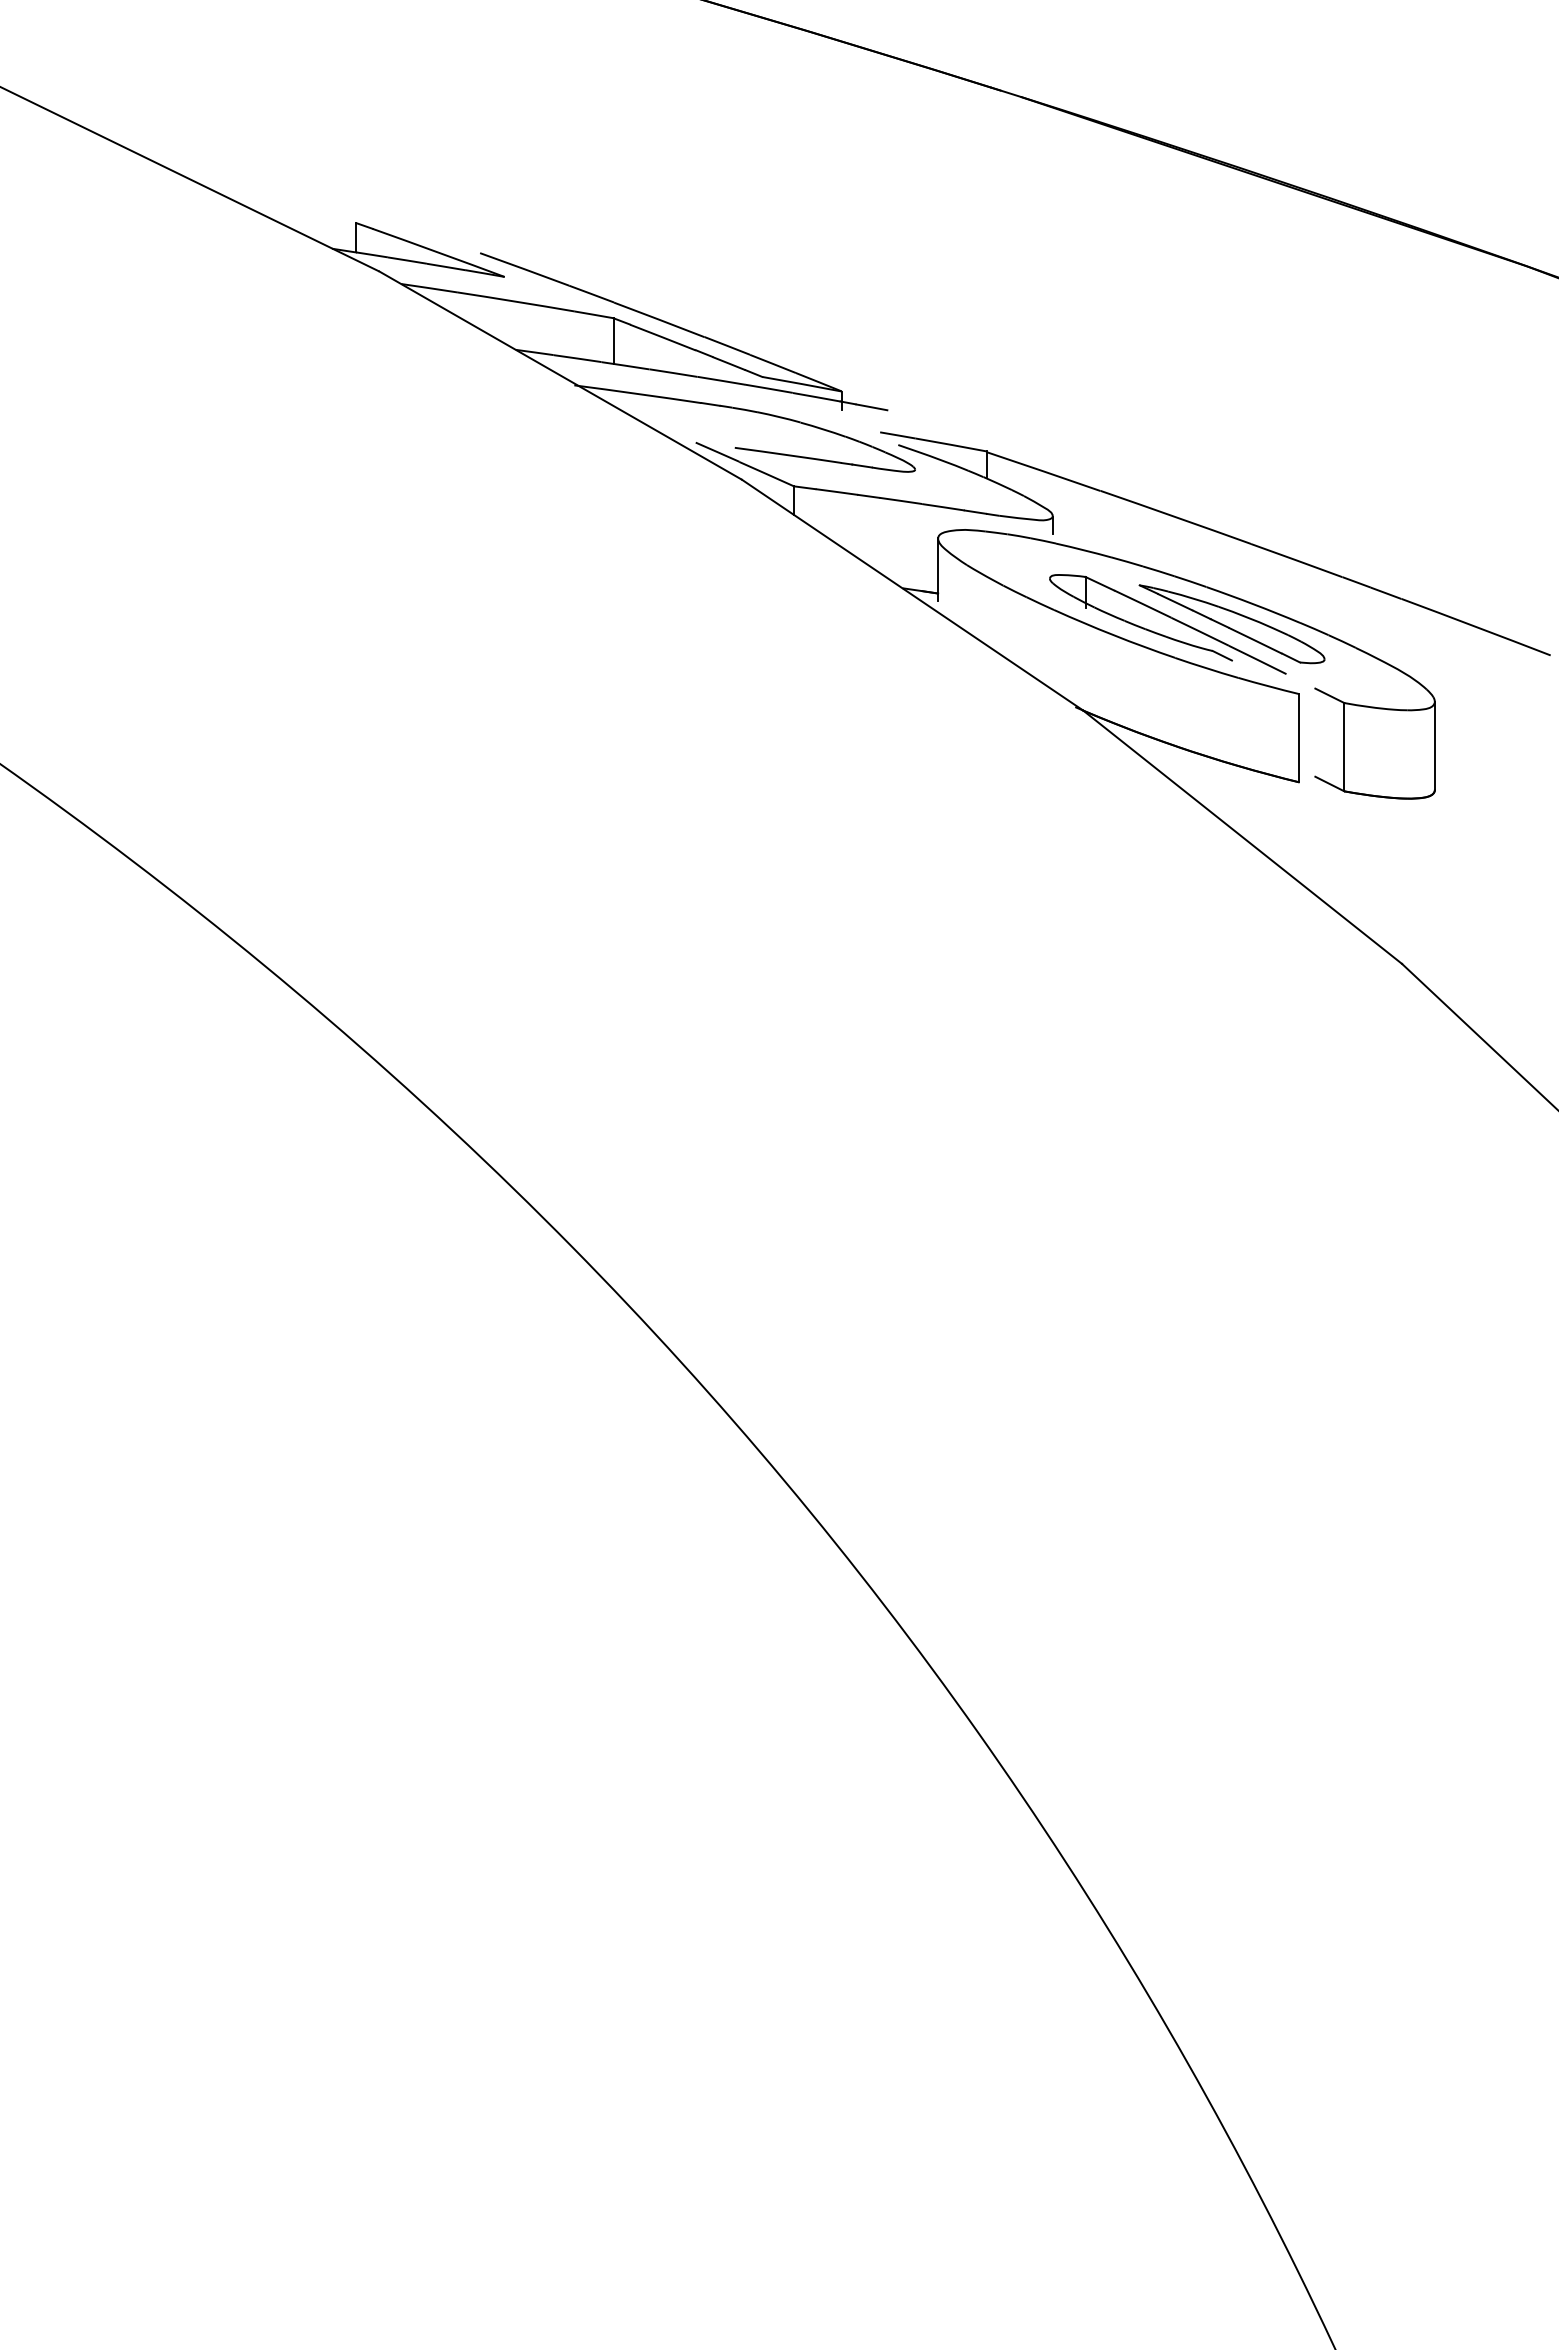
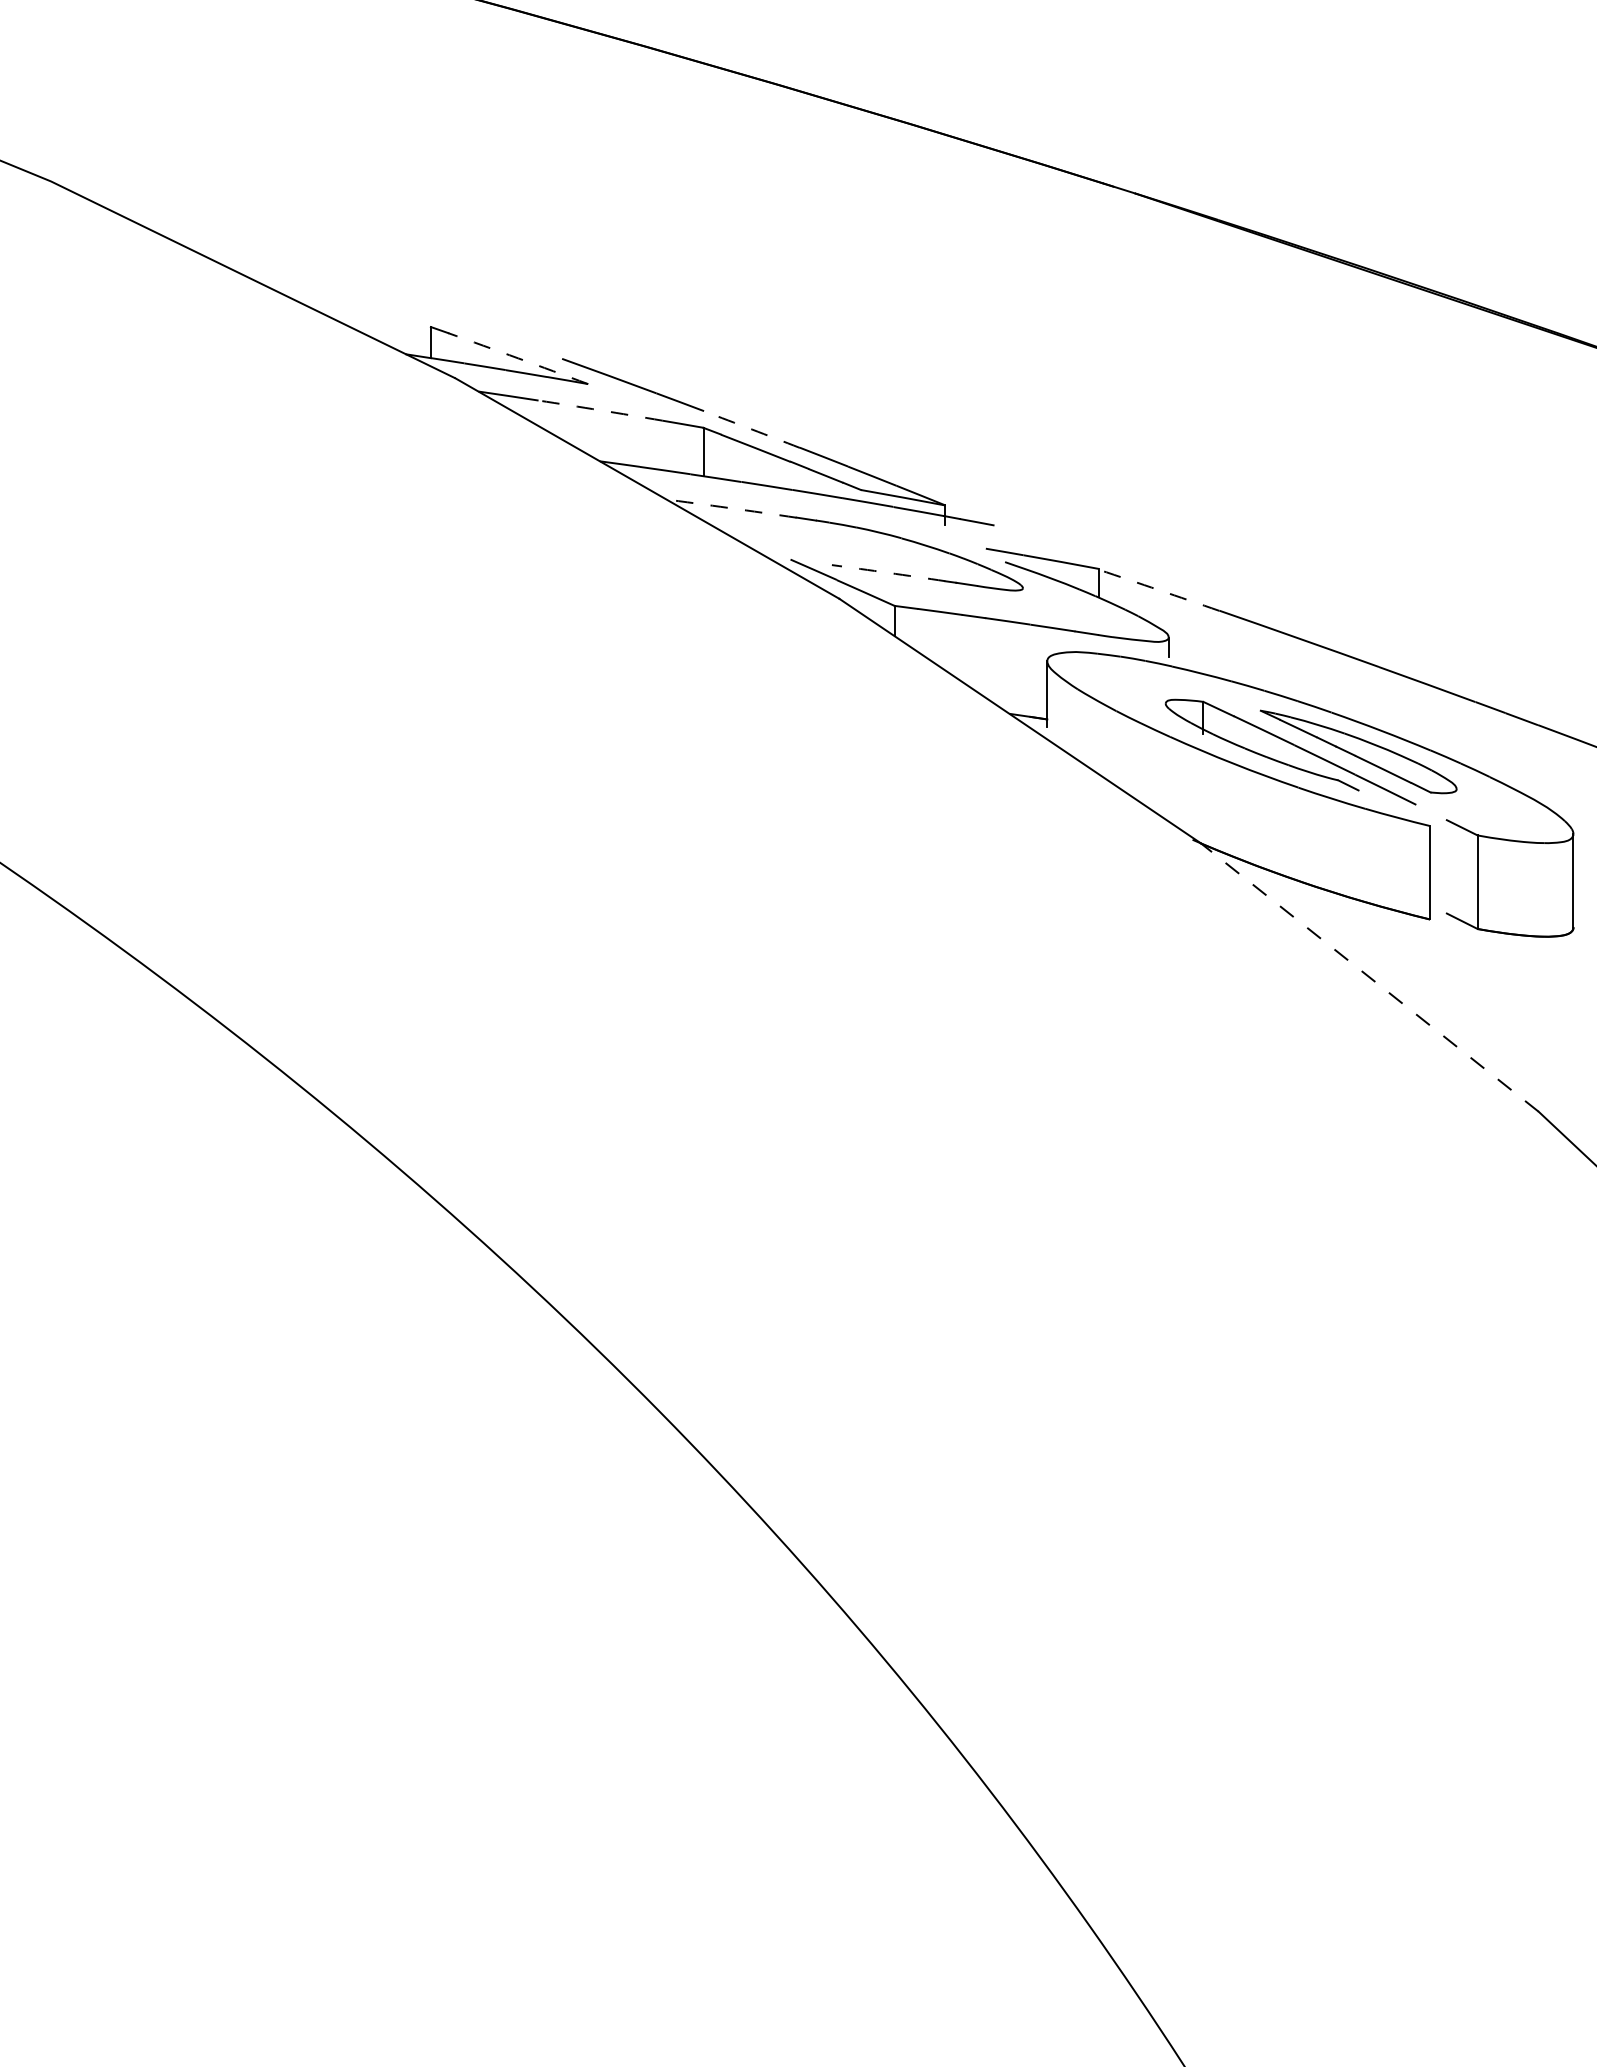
arc: (438, 252) -> (518, 358), solid -> dashed
arc: (516, 301) -> (600, 410), solid -> dashed
arc: (659, 319) -> (752, 429), solid -> dashed
arc: (637, 393) -> (728, 507), solid -> dashed
arc: (788, 455) -> (888, 573), solid -> dashed
arc: (1043, 471) -> (1158, 590), solid -> dashed
line: (1242, 837) -> (1369, 977), solid -> dashed

